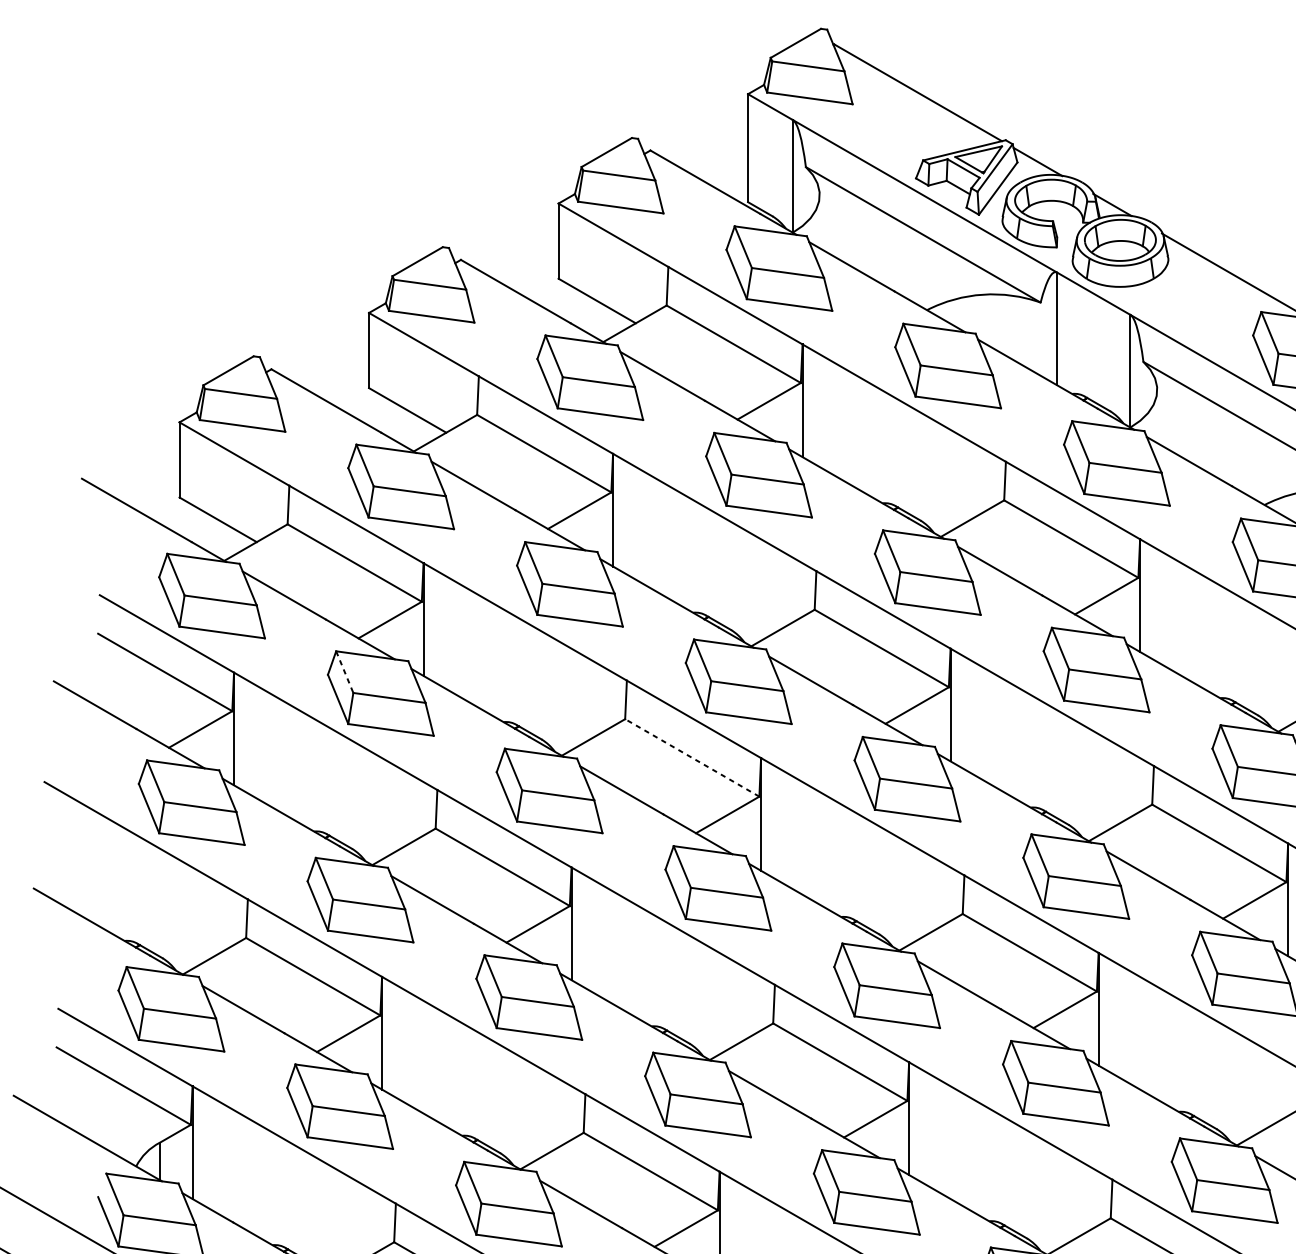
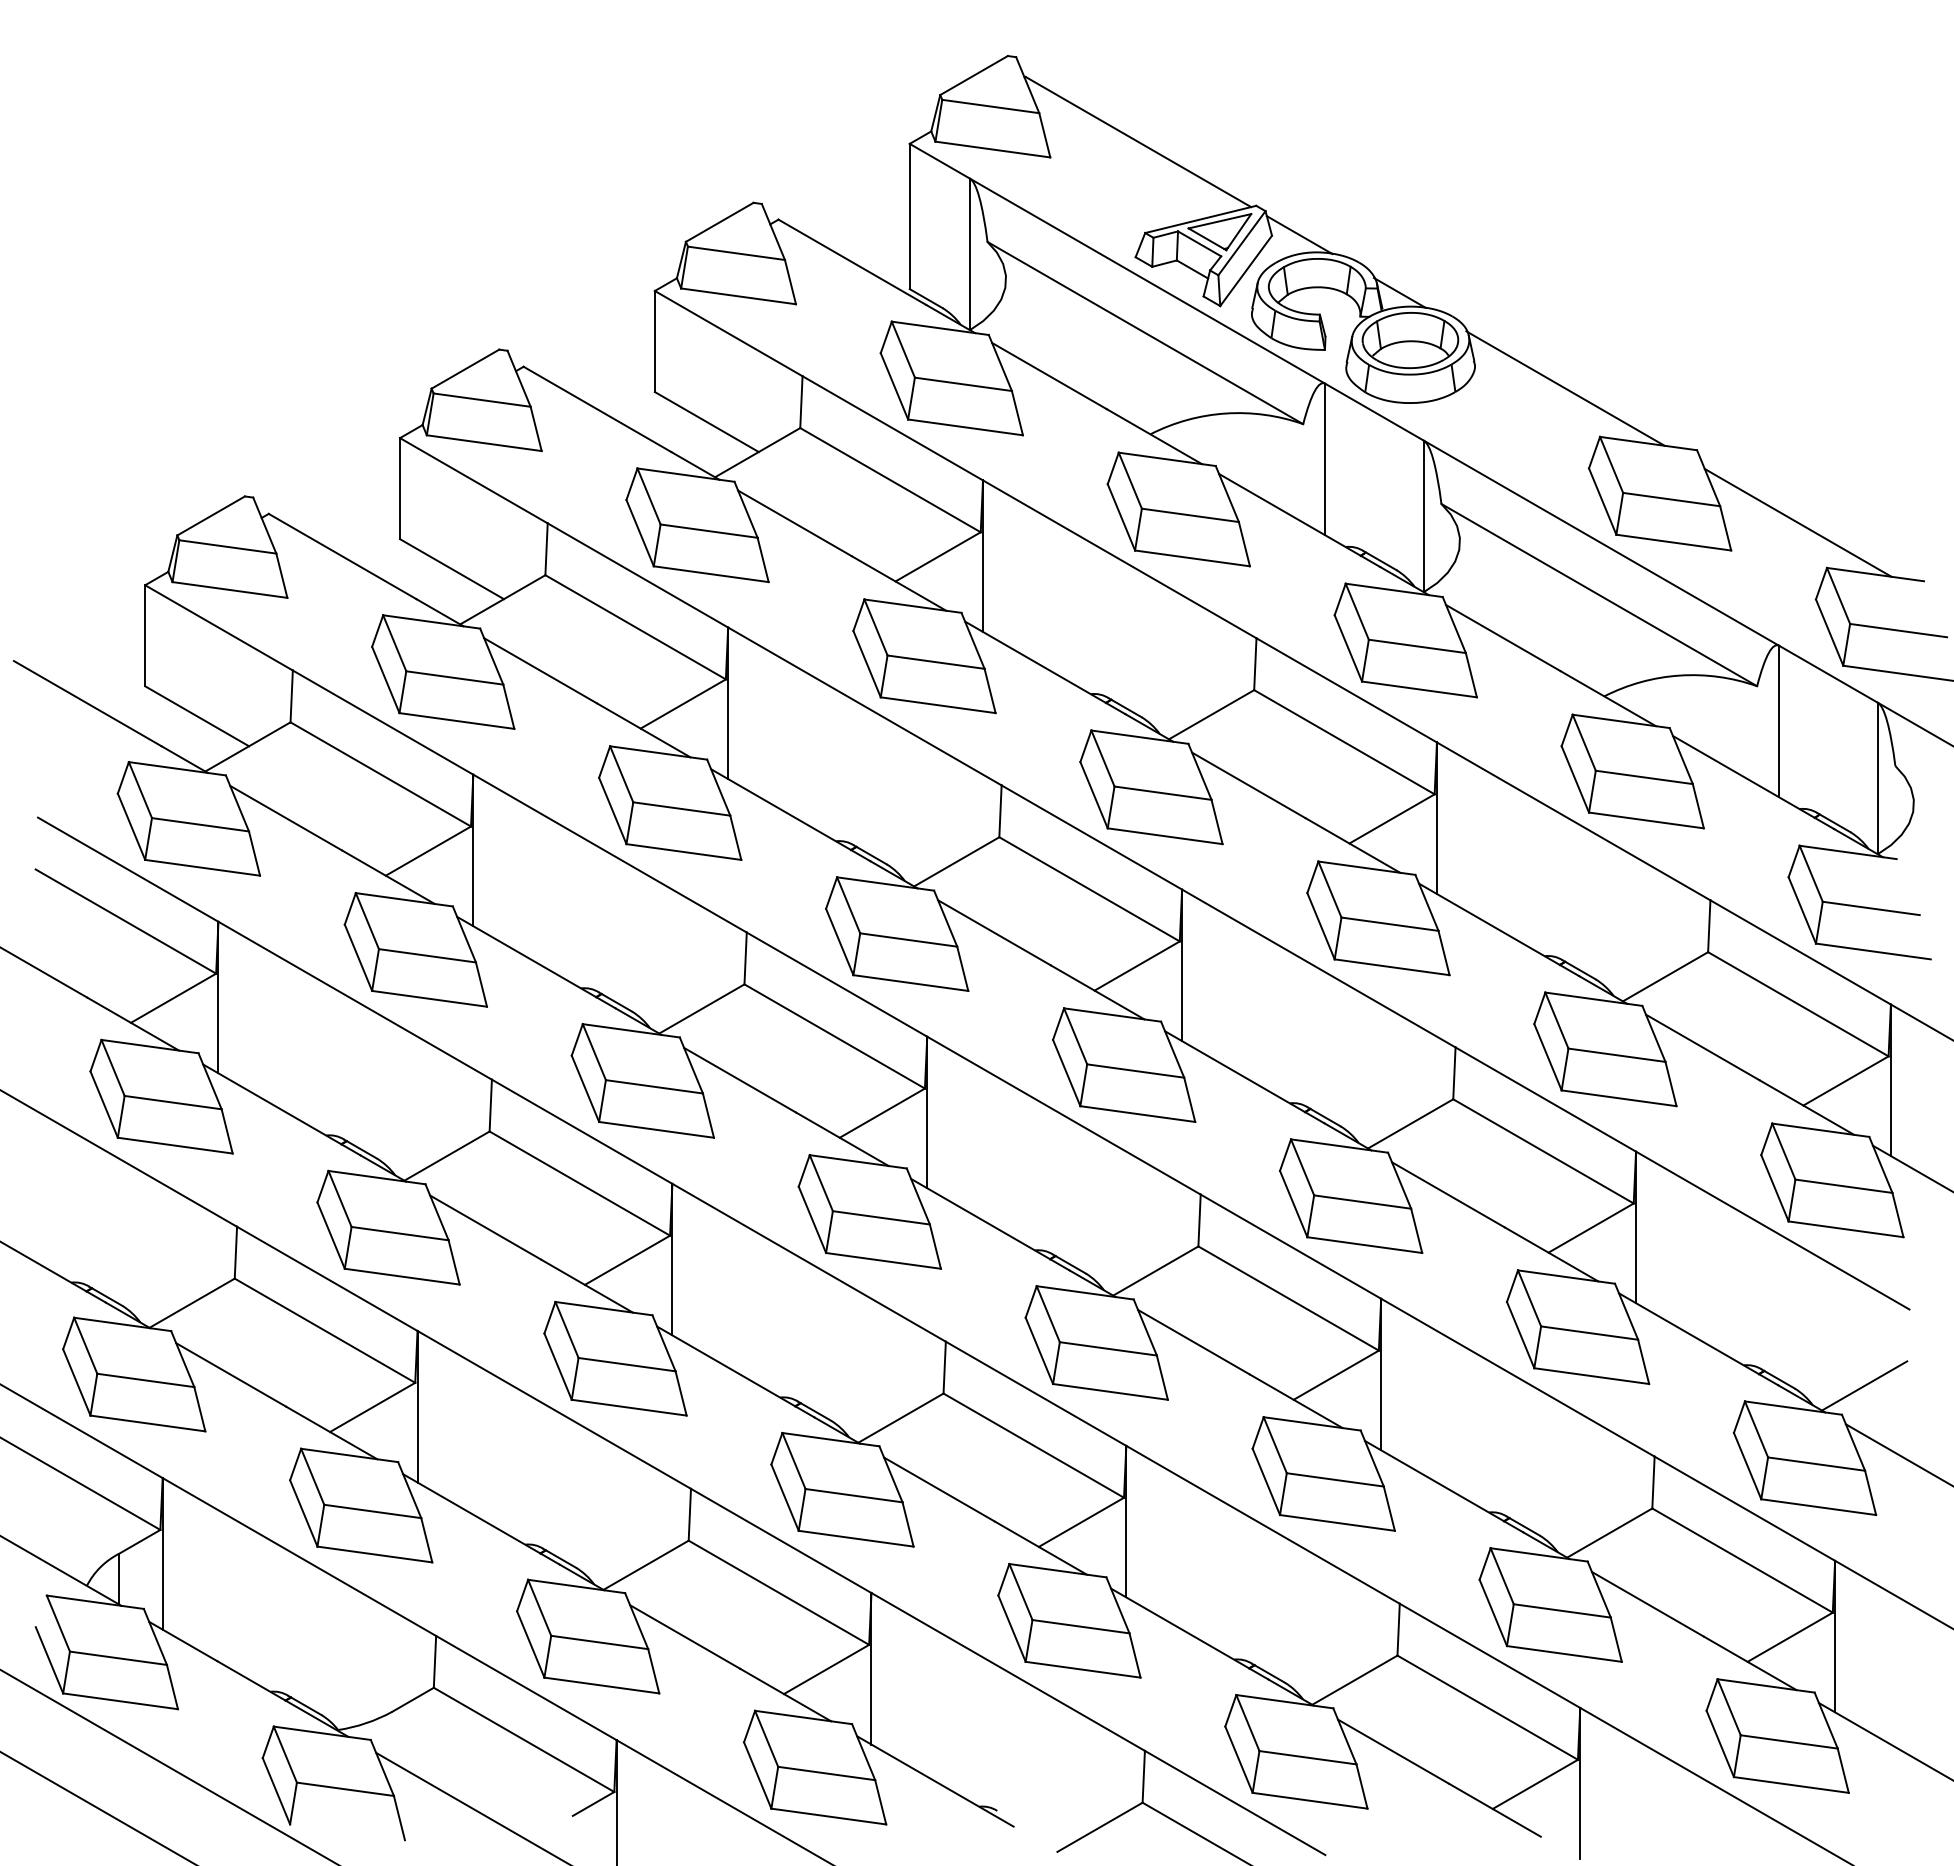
line: (344, 672) -> (367, 921), dashed -> solid
line: (692, 757) -> (834, 1036), dashed -> solid

